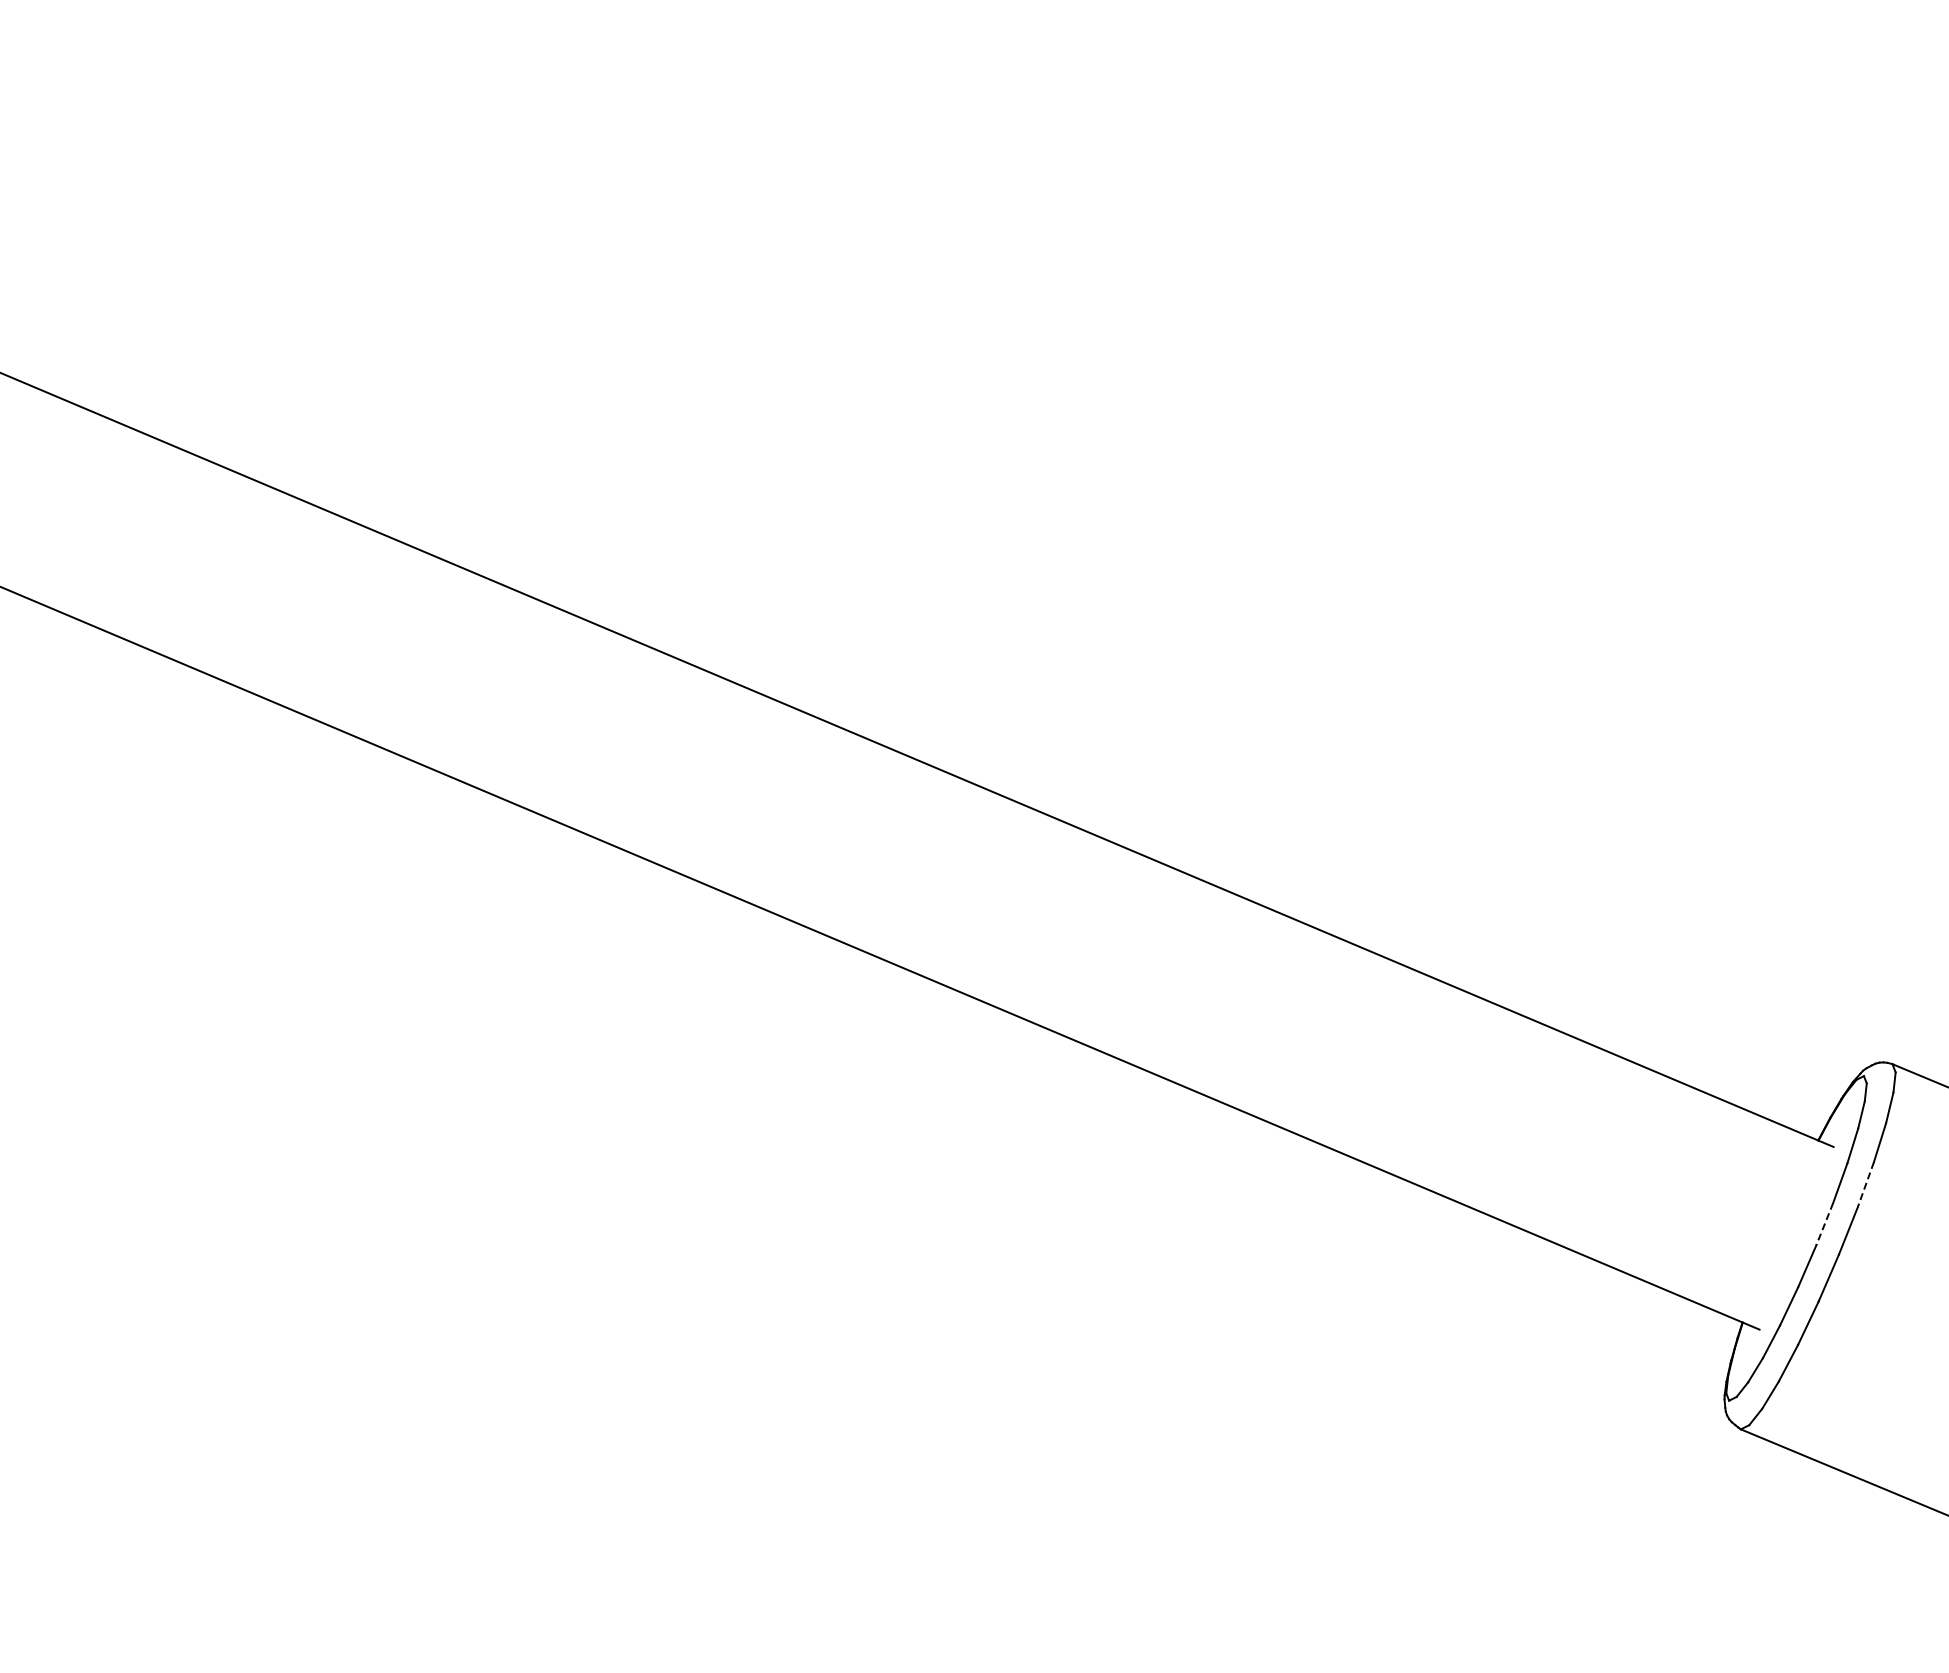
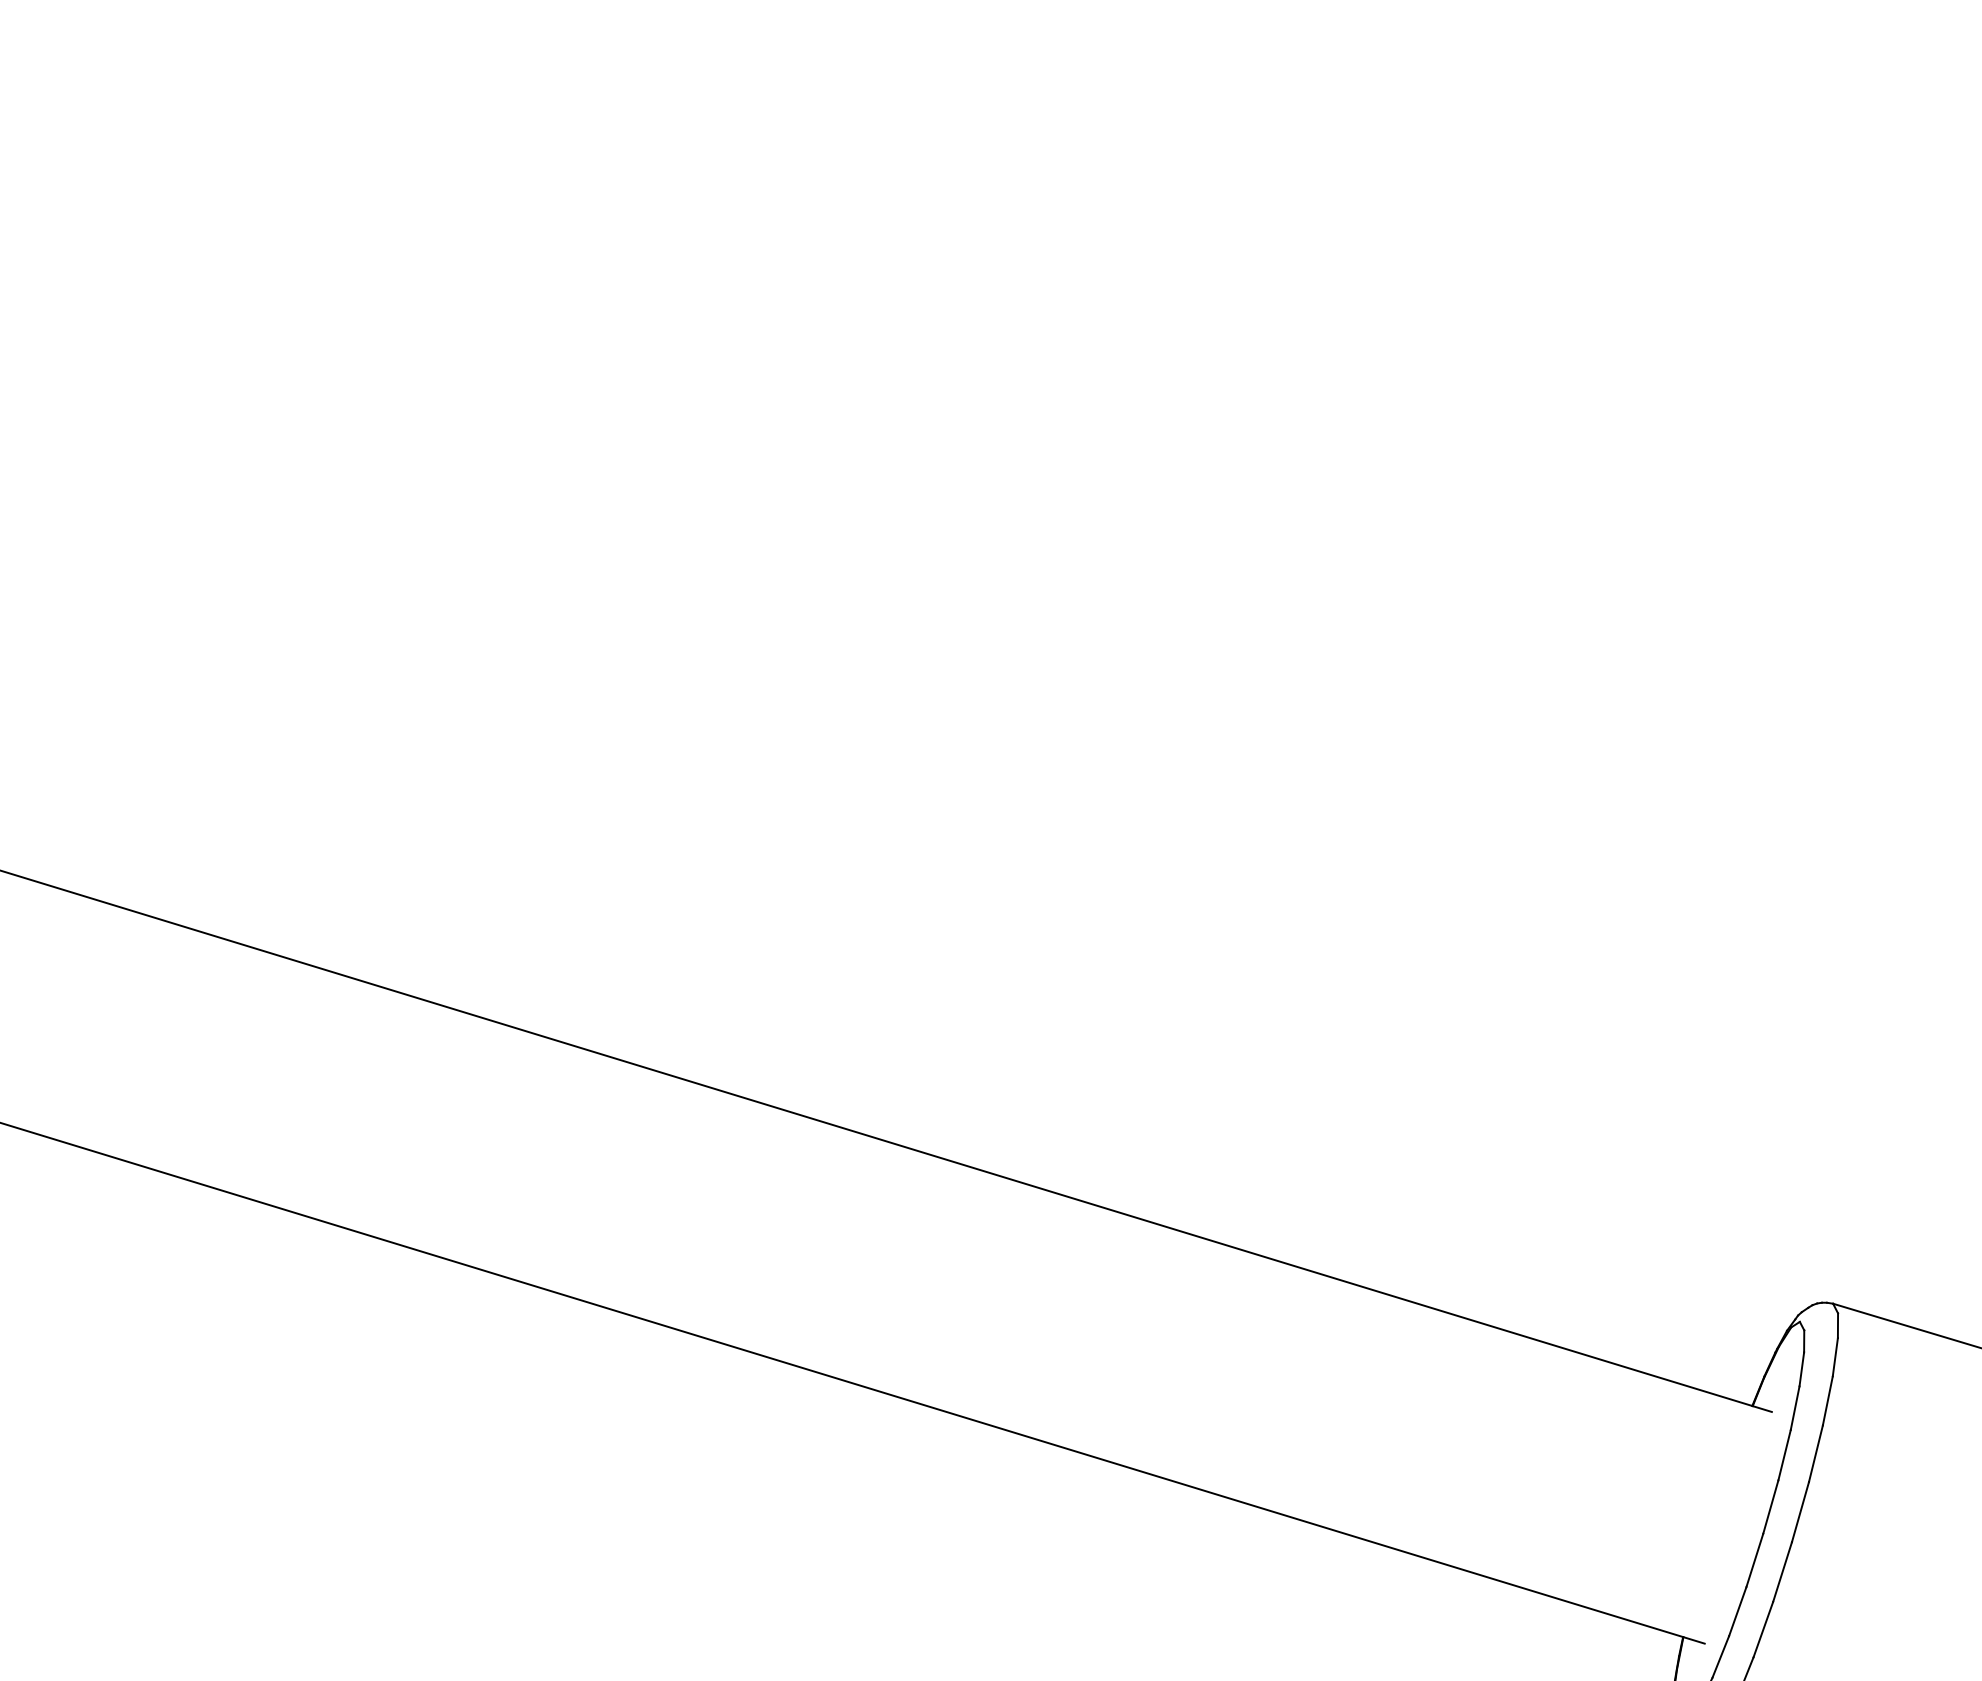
line: (1865, 1184) -> (1815, 1453), dashed -> solid
line: (1824, 1224) -> (1770, 1507), dashed -> solid

